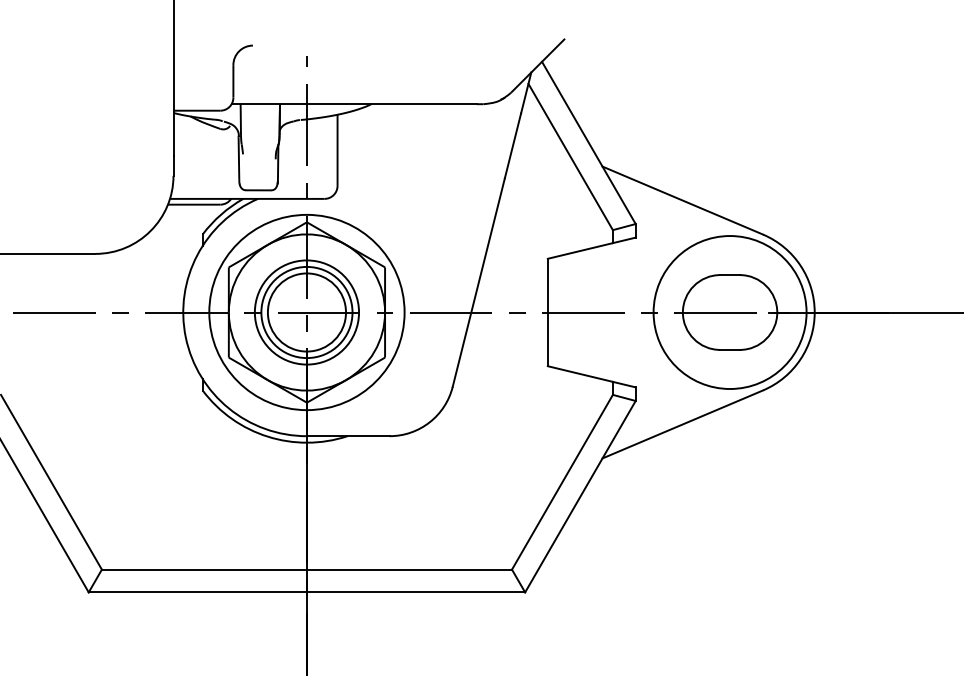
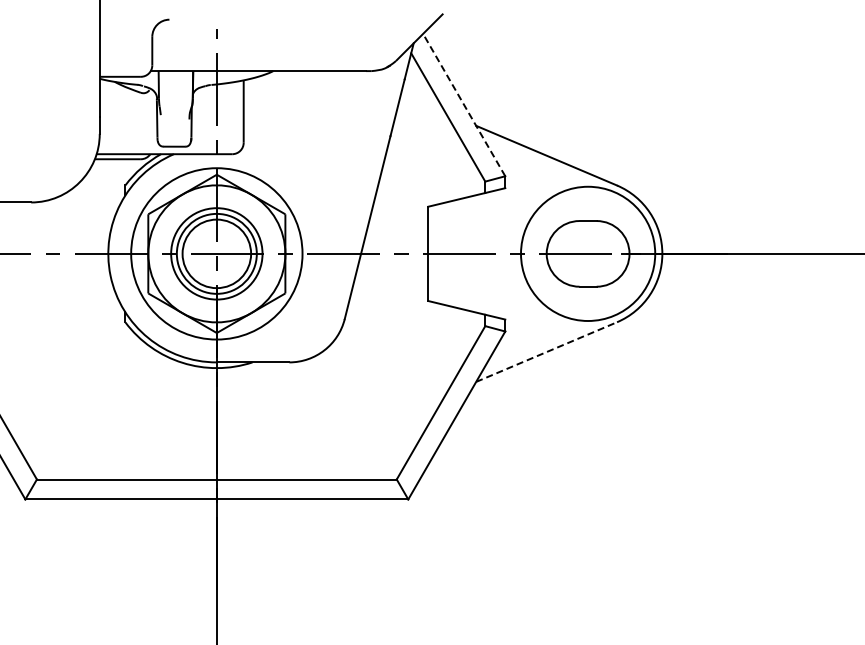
line: (588, 142) -> (463, 104), solid -> dashed
line: (682, 424) -> (546, 352), solid -> dashed

